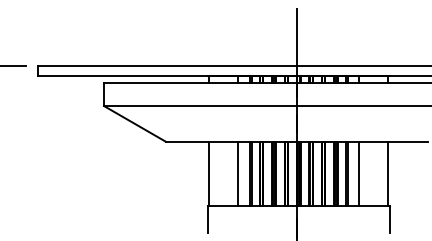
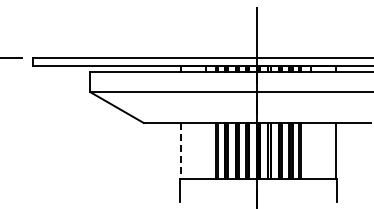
line: (209, 173) -> (181, 150), solid -> dashed
line: (237, 173) -> (205, 150), removed
line: (359, 173) -> (311, 150), removed

